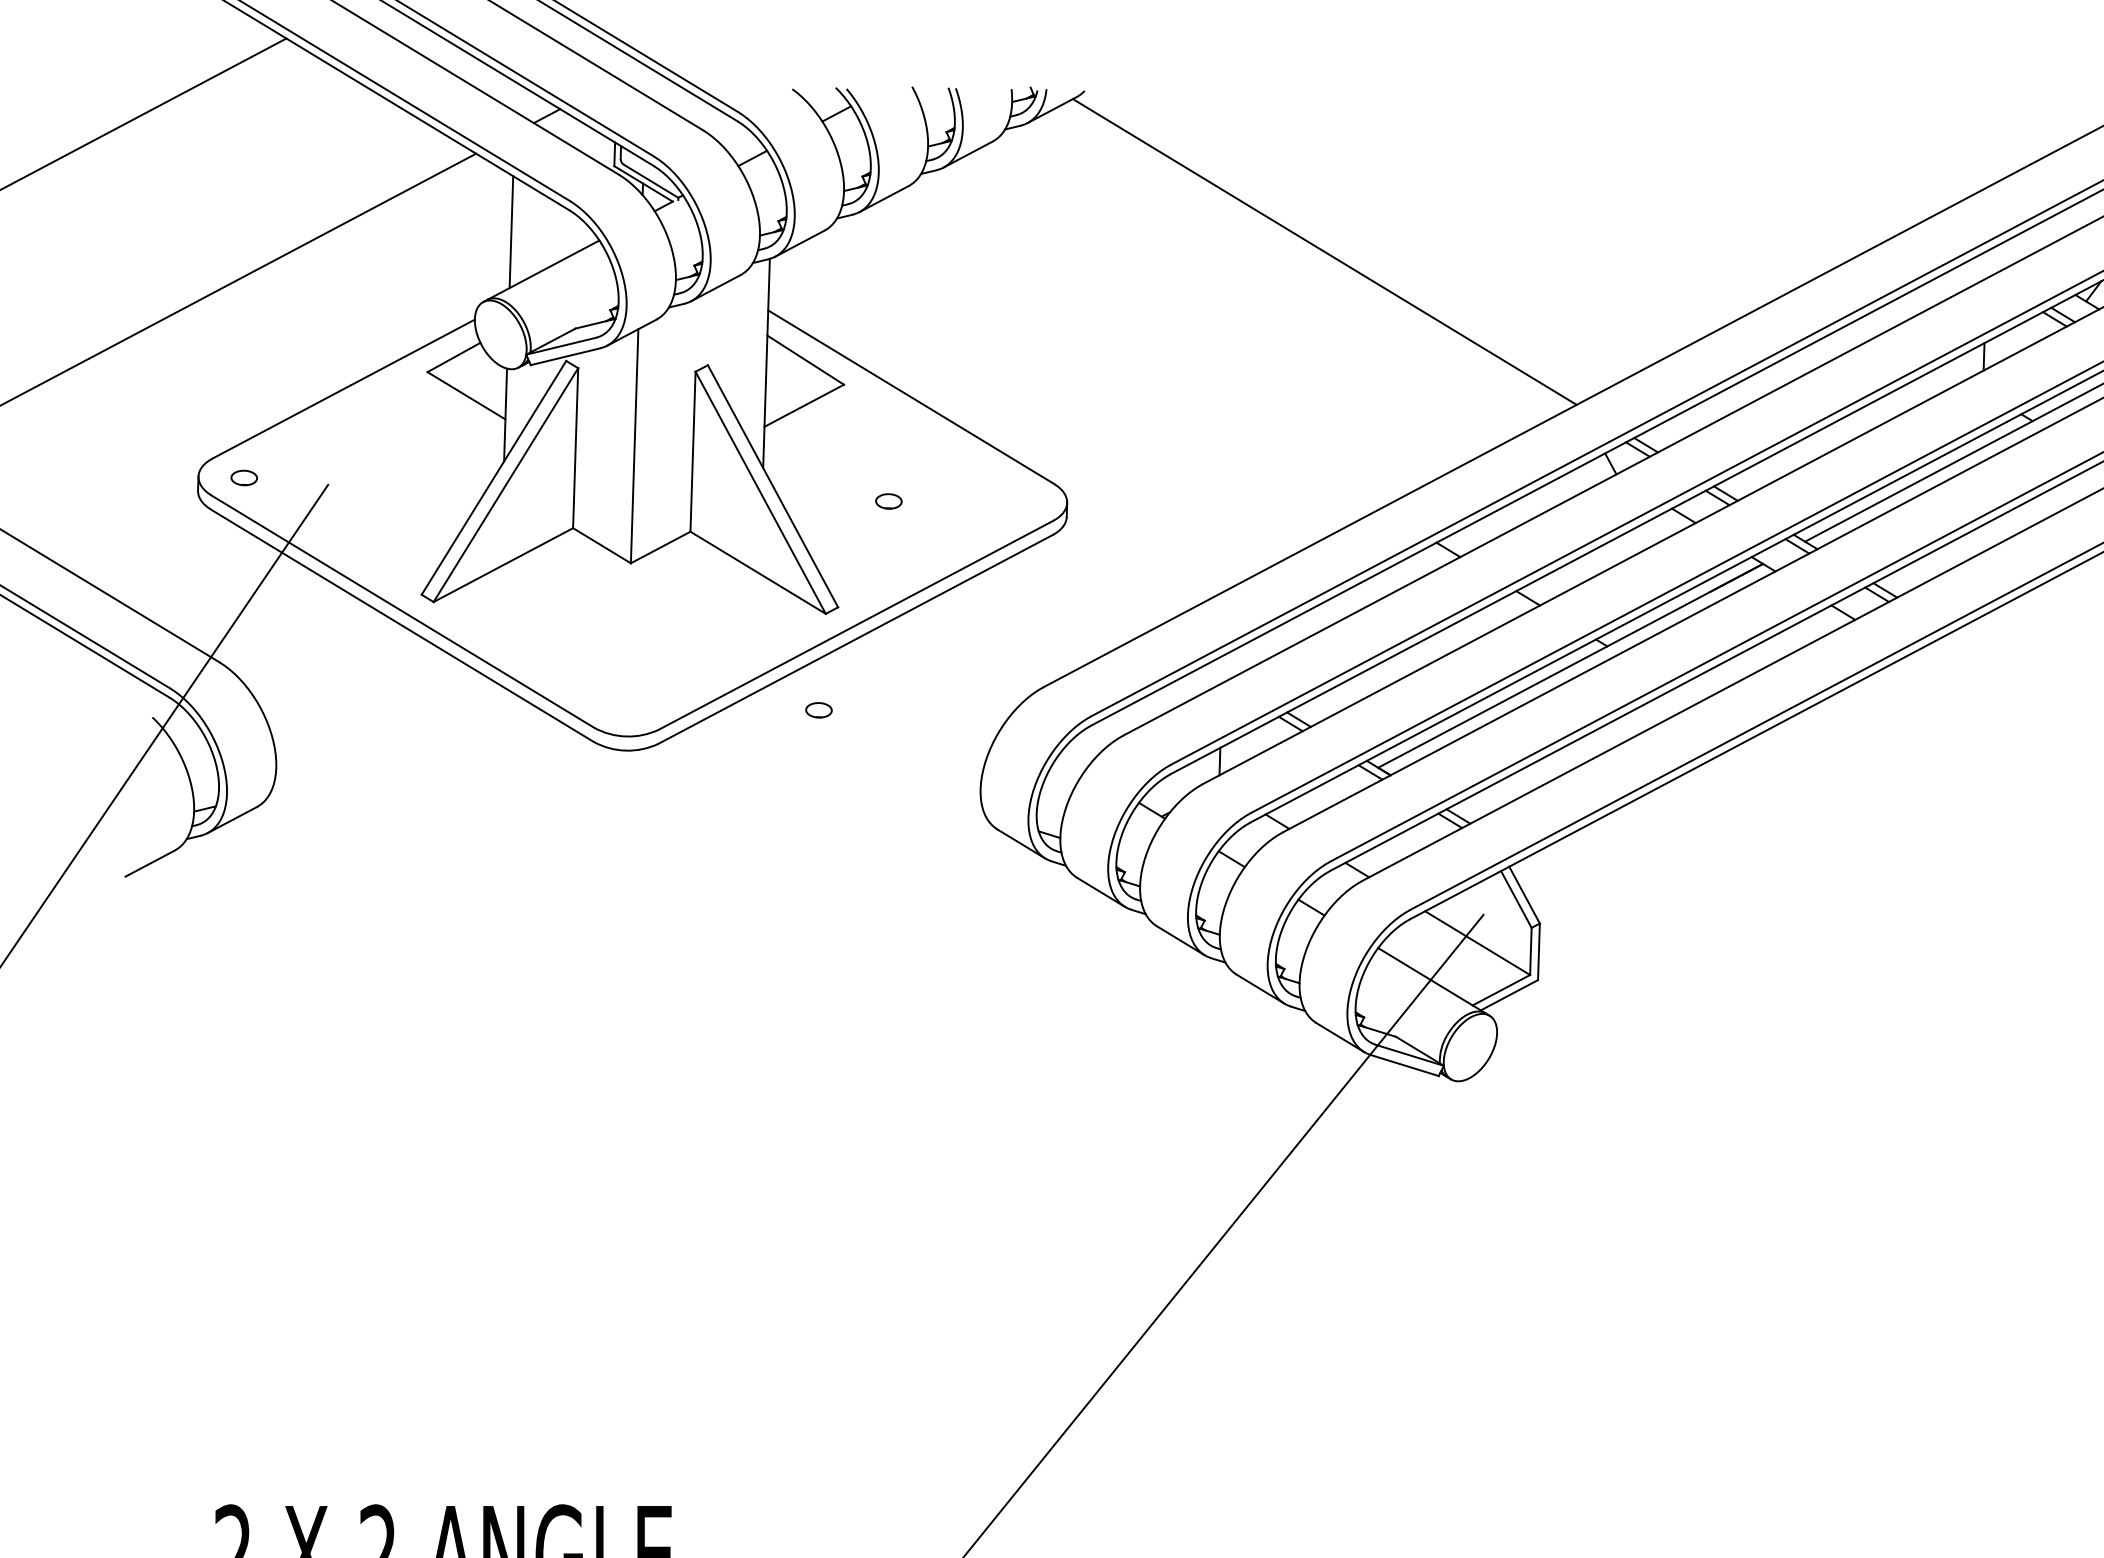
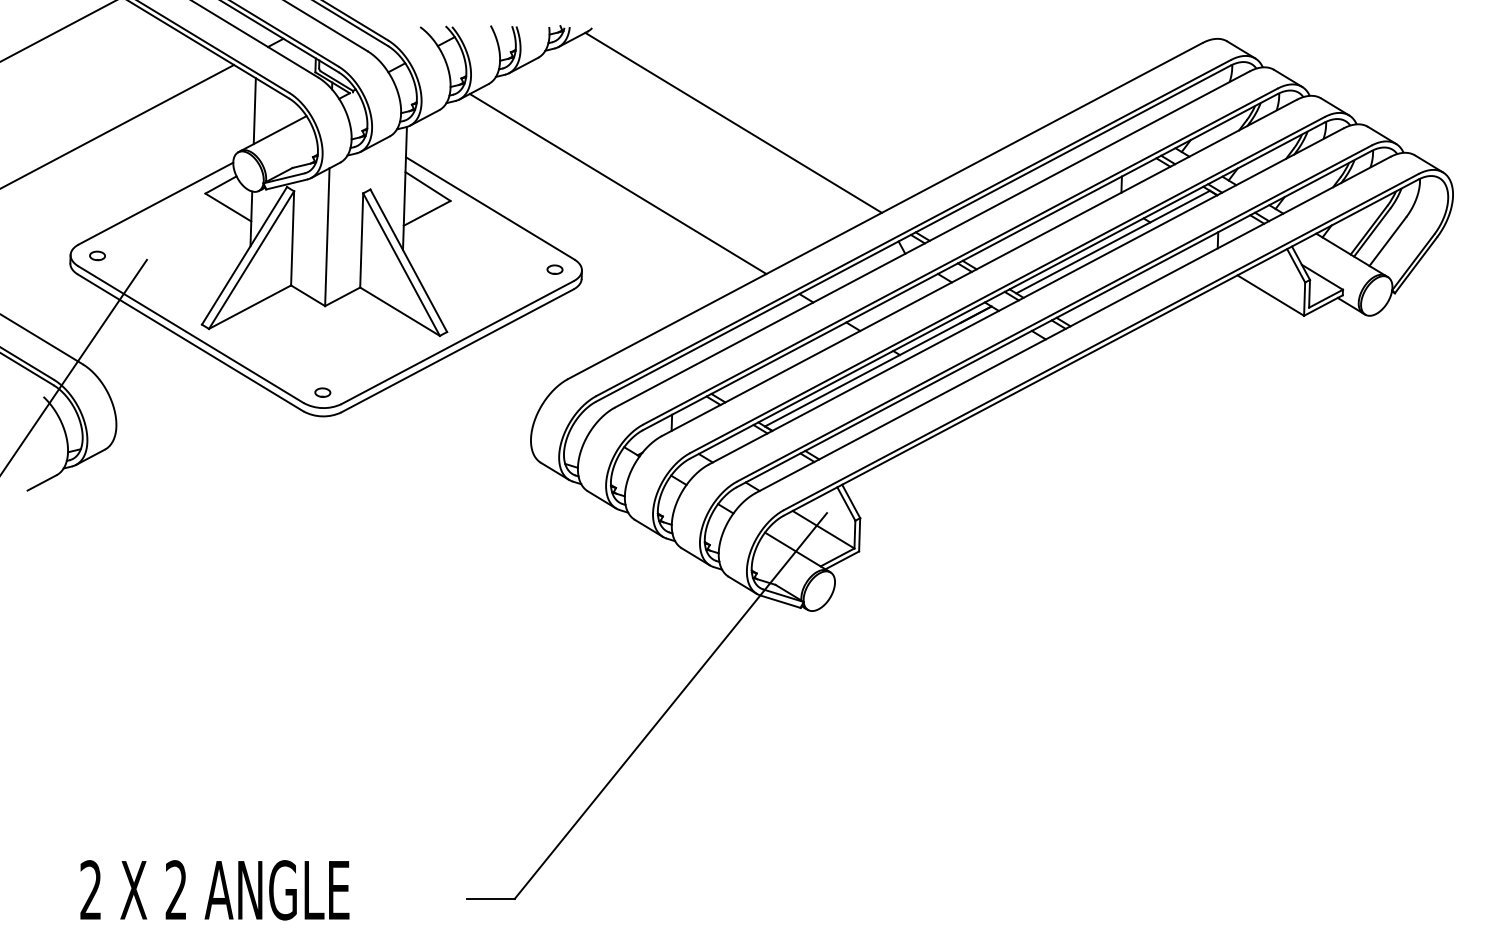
line: (1127, 356) -> (617, 184), added
part: (888, 501) -> (554, 269), moved
part: (818, 710) -> (322, 392), moved

